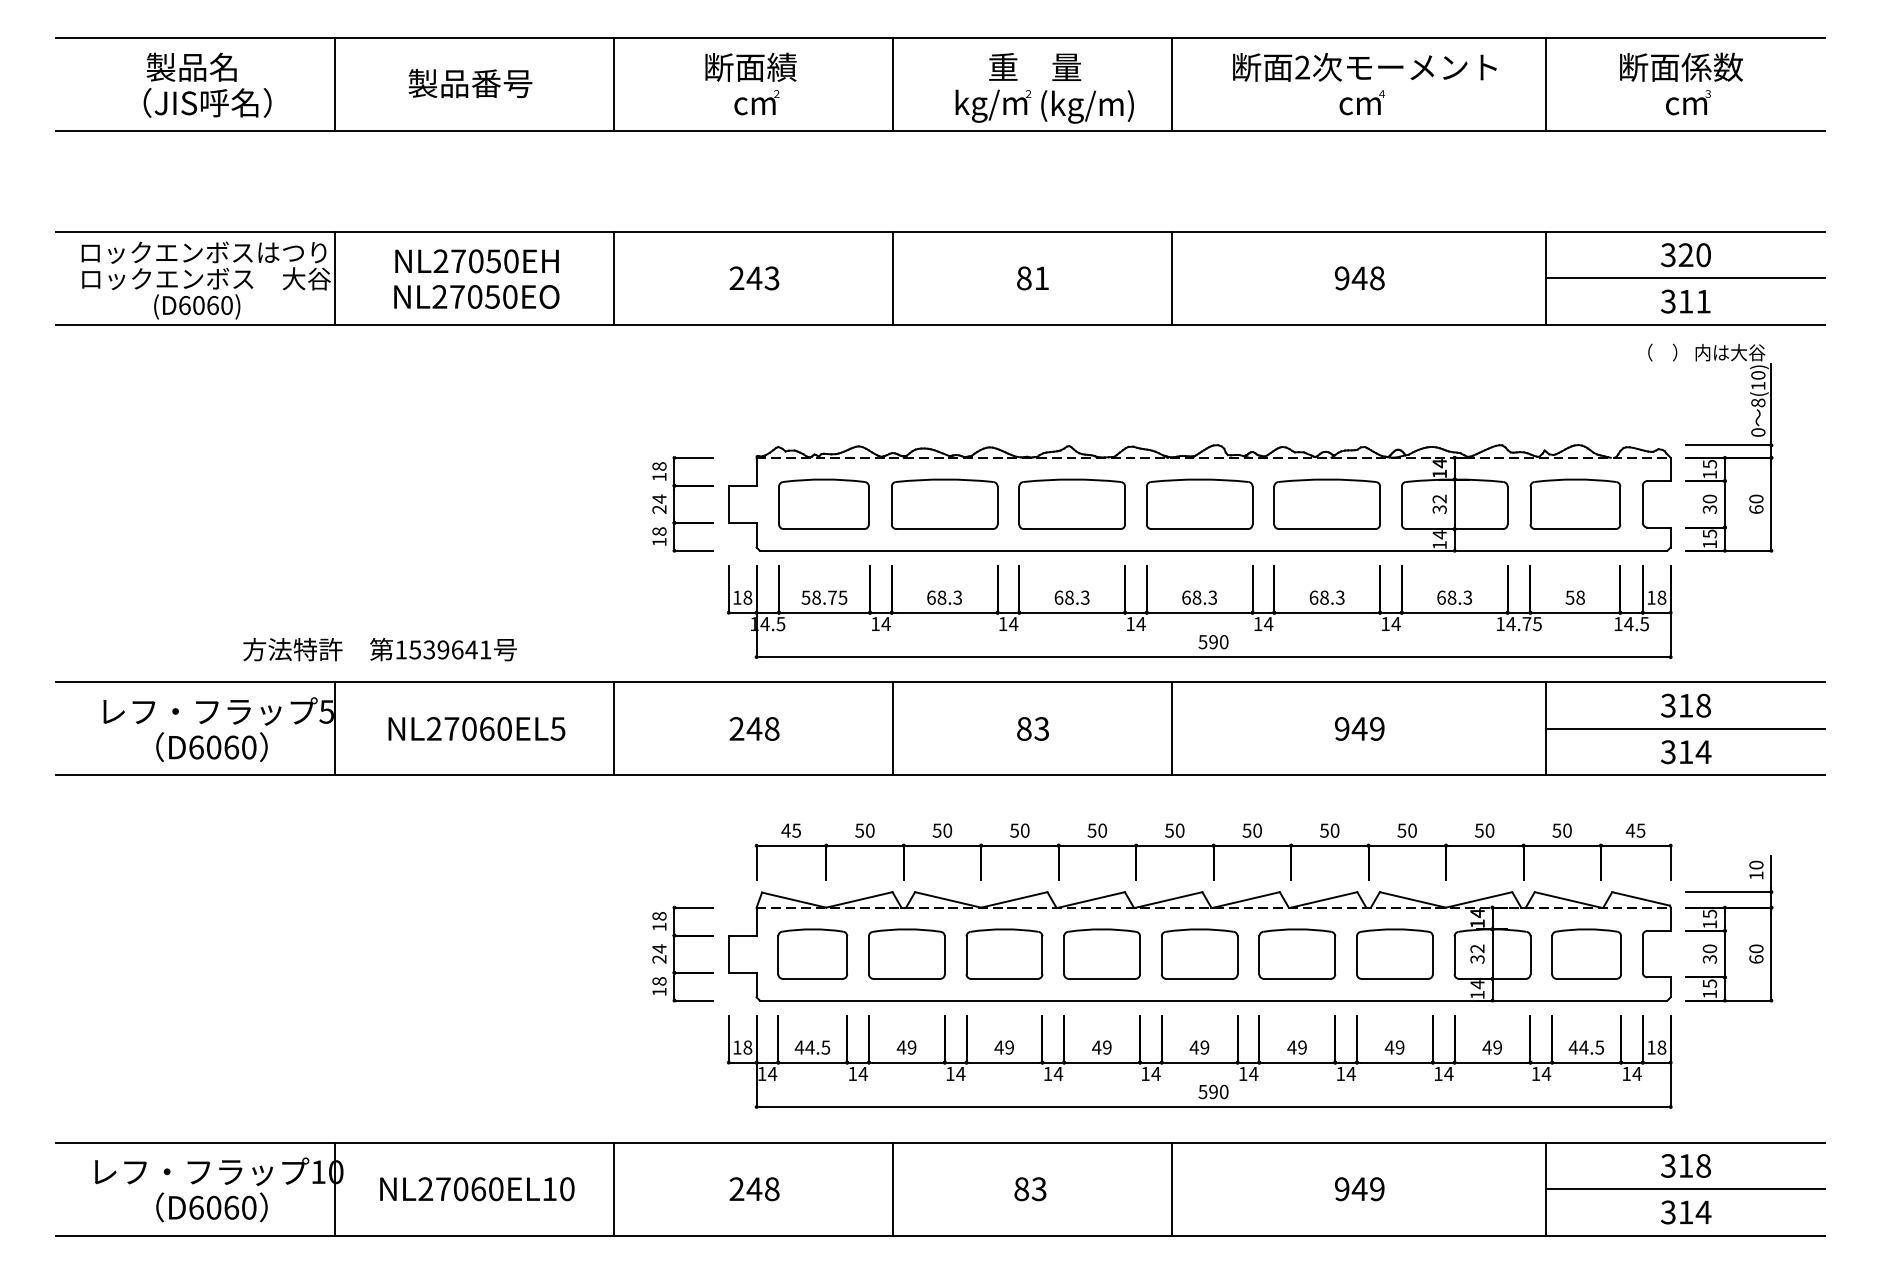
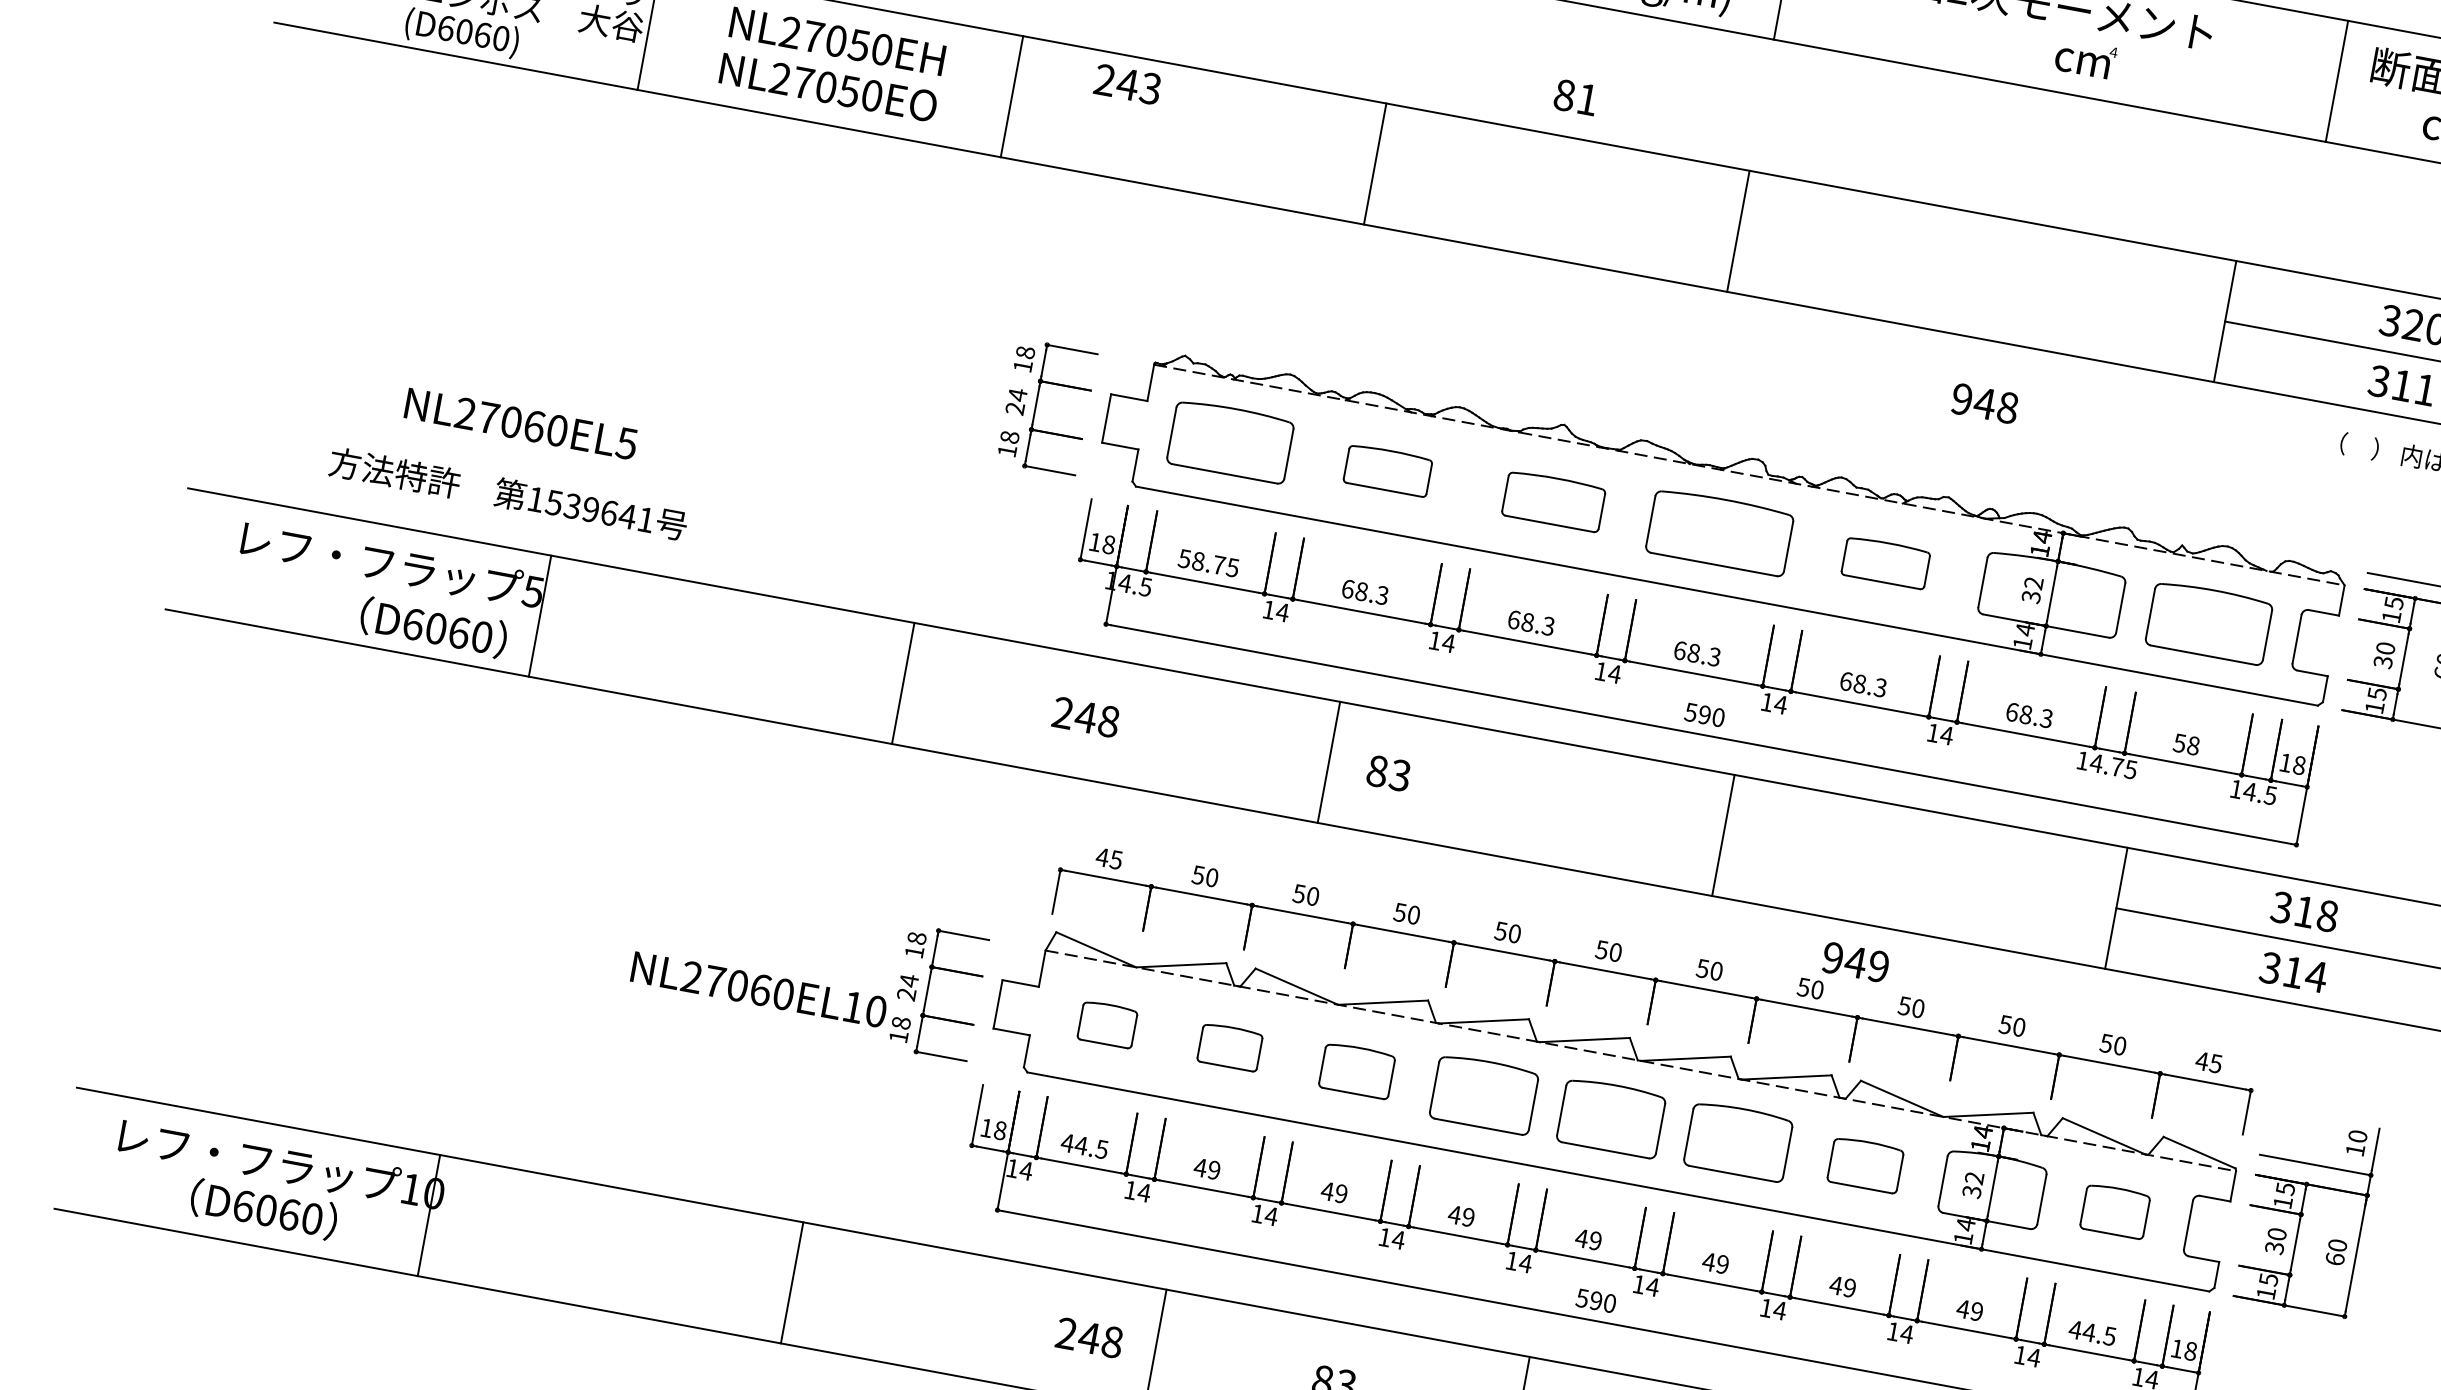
line: (1545, 84) -> (2336, 81), moved
text: (1361, 102) -> (2084, 58), moved
text: (754, 278) -> (1127, 84), moved
text: (1032, 278) -> (1575, 97), moved
text: (1359, 278) -> (1984, 403), moved
part: (944, 503) -> (1387, 469), size x0.6
part: (1071, 503) -> (1553, 500), size x0.7
part: (1326, 503) -> (1885, 561), size x0.6
text: (379, 649) -> (507, 493), moved
text: (476, 728) -> (520, 423), moved
line: (893, 728) -> (1329, 761), moved
text: (1032, 728) -> (1388, 772), moved
line: (1171, 728) -> (1722, 834), moved
text: (1359, 728) -> (1855, 961), moved
text: (211, 746) -> (433, 626), moved
part: (812, 953) -> (1107, 1023), size x0.6
part: (906, 953) -> (1229, 1046), size x0.6
part: (1004, 953) -> (1357, 1070), size x0.7
part: (1394, 953) -> (1865, 1164), size x0.7
part: (1586, 953) -> (2115, 1210), size x0.7
text: (477, 1189) -> (759, 990), moved
text: (754, 1189) -> (1089, 1338), moved

